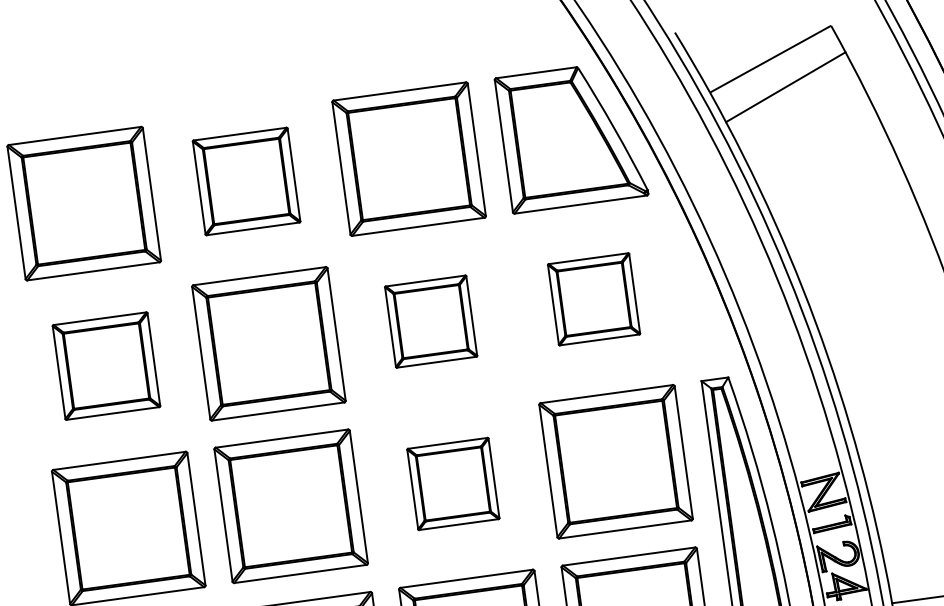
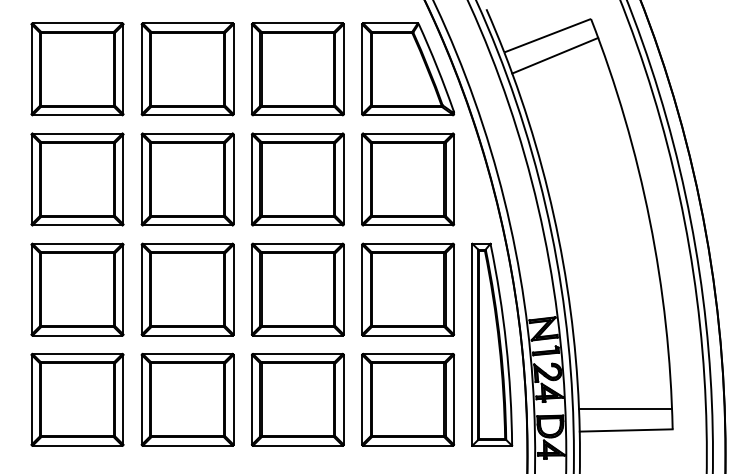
part: (246, 181) -> (187, 69), size x1.43
part: (594, 299) -> (408, 179), size x1.67
part: (430, 321) -> (297, 179), size x1.67
part: (106, 366) -> (77, 179), size x1.43
part: (453, 483) -> (297, 289), size x1.67

